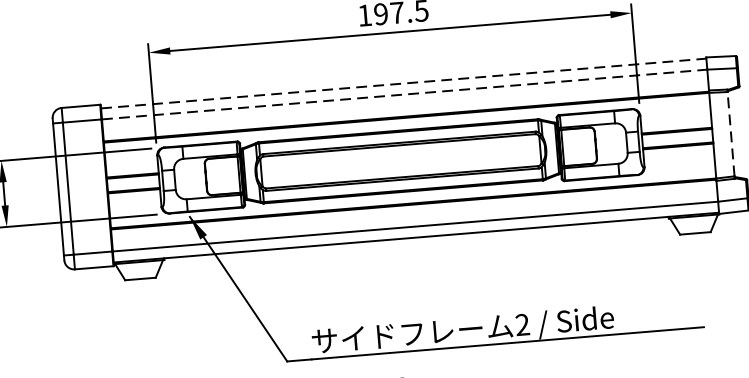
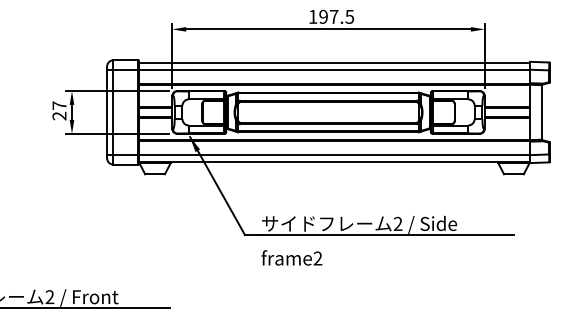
line: (403, 83) -> (334, 62), dashed -> solid
line: (404, 94) -> (334, 69), dashed -> solid
line: (731, 132) -> (542, 111), dashed -> solid

